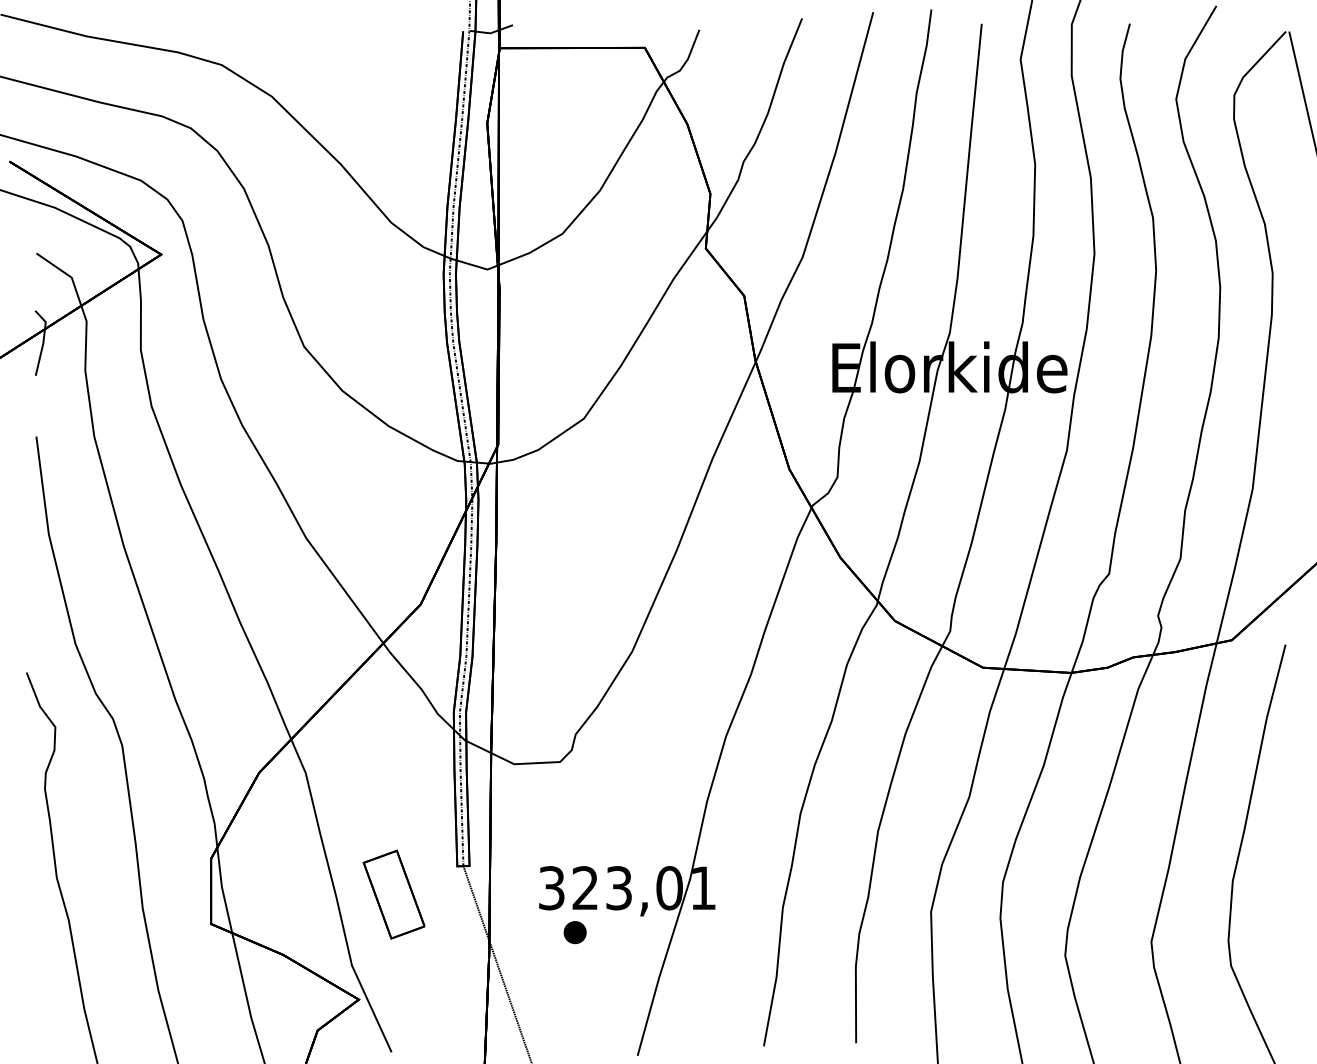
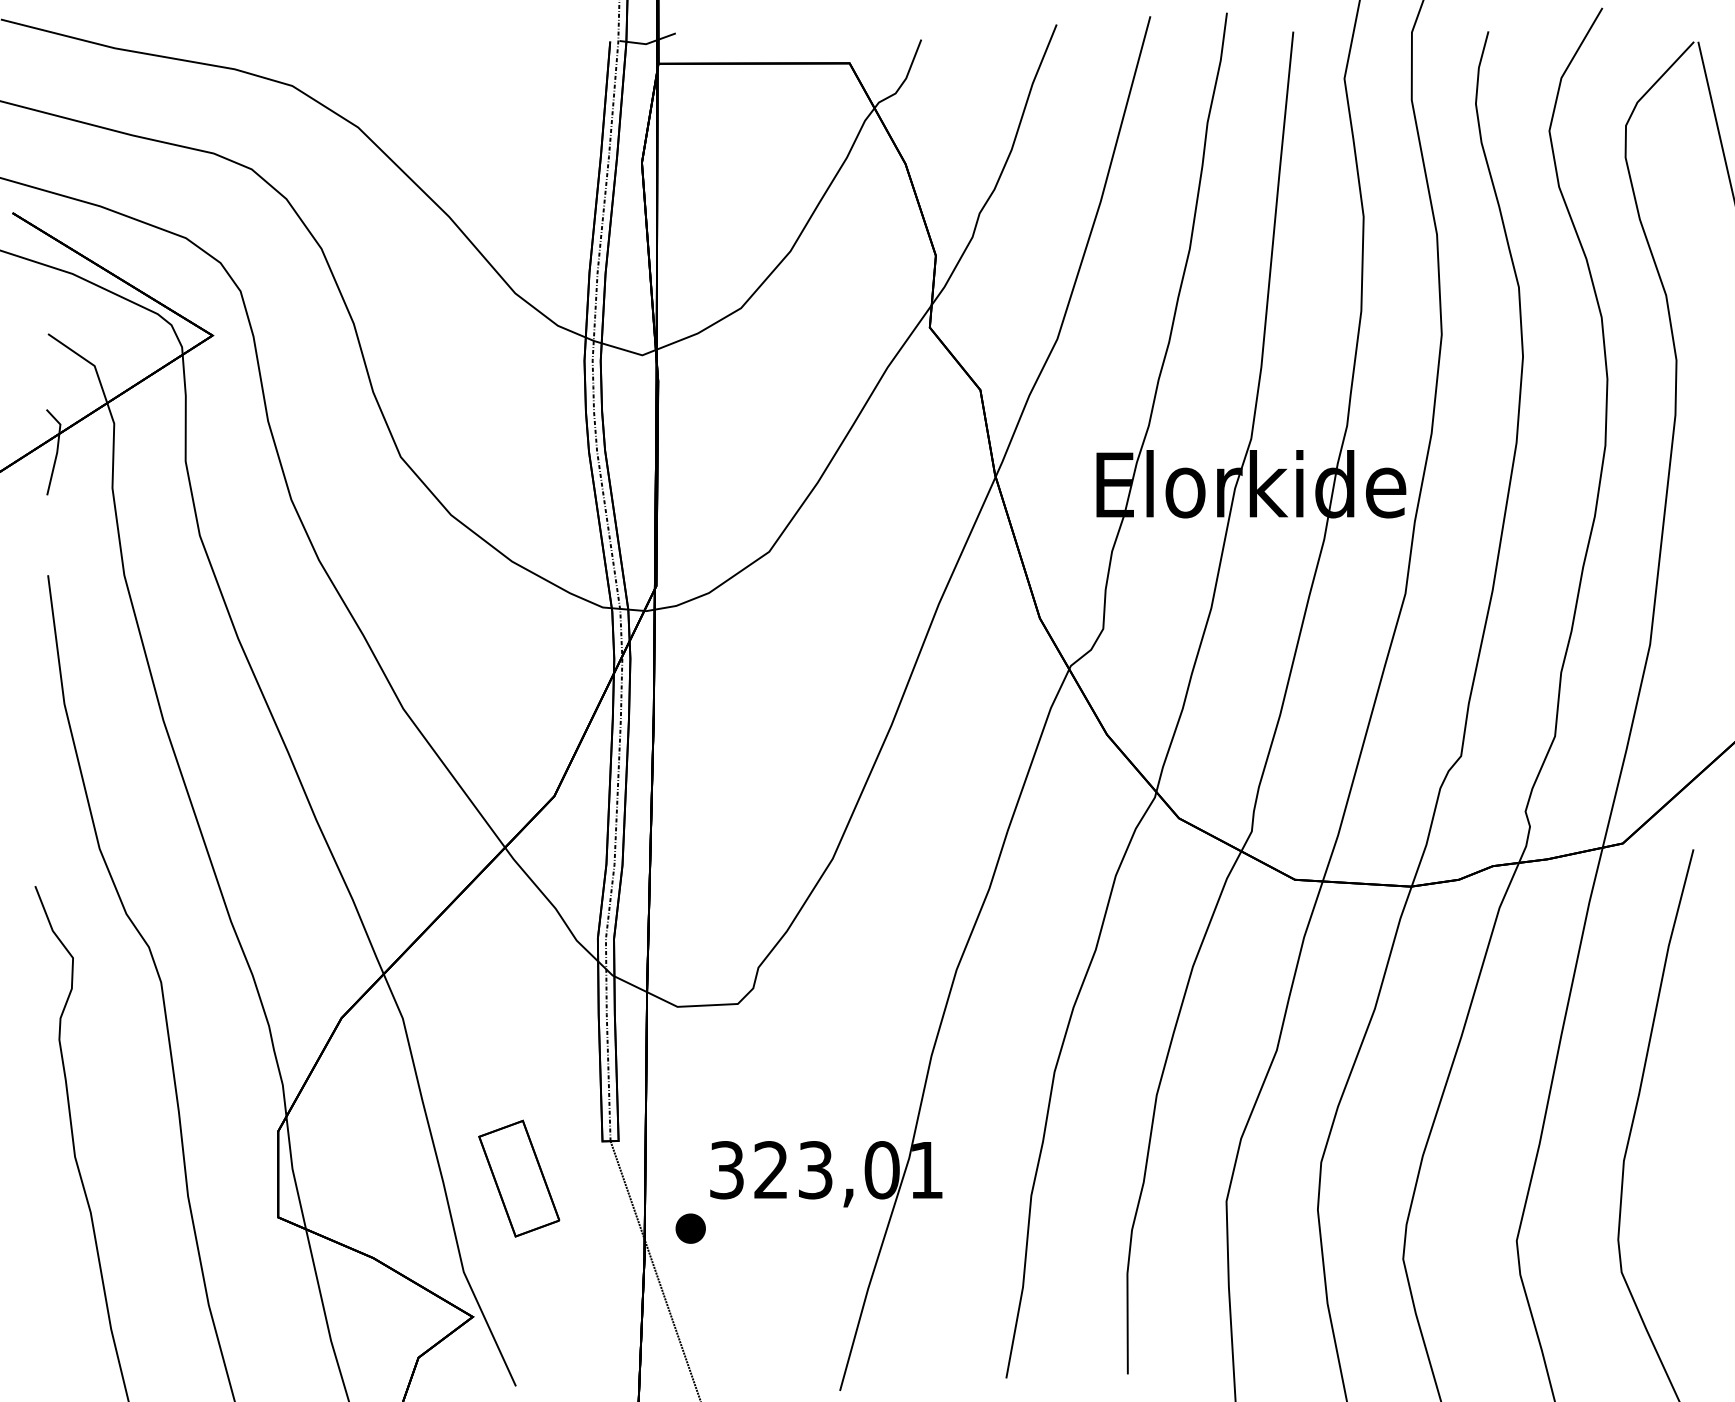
part: (574, 932) -> (690, 1228), moved

